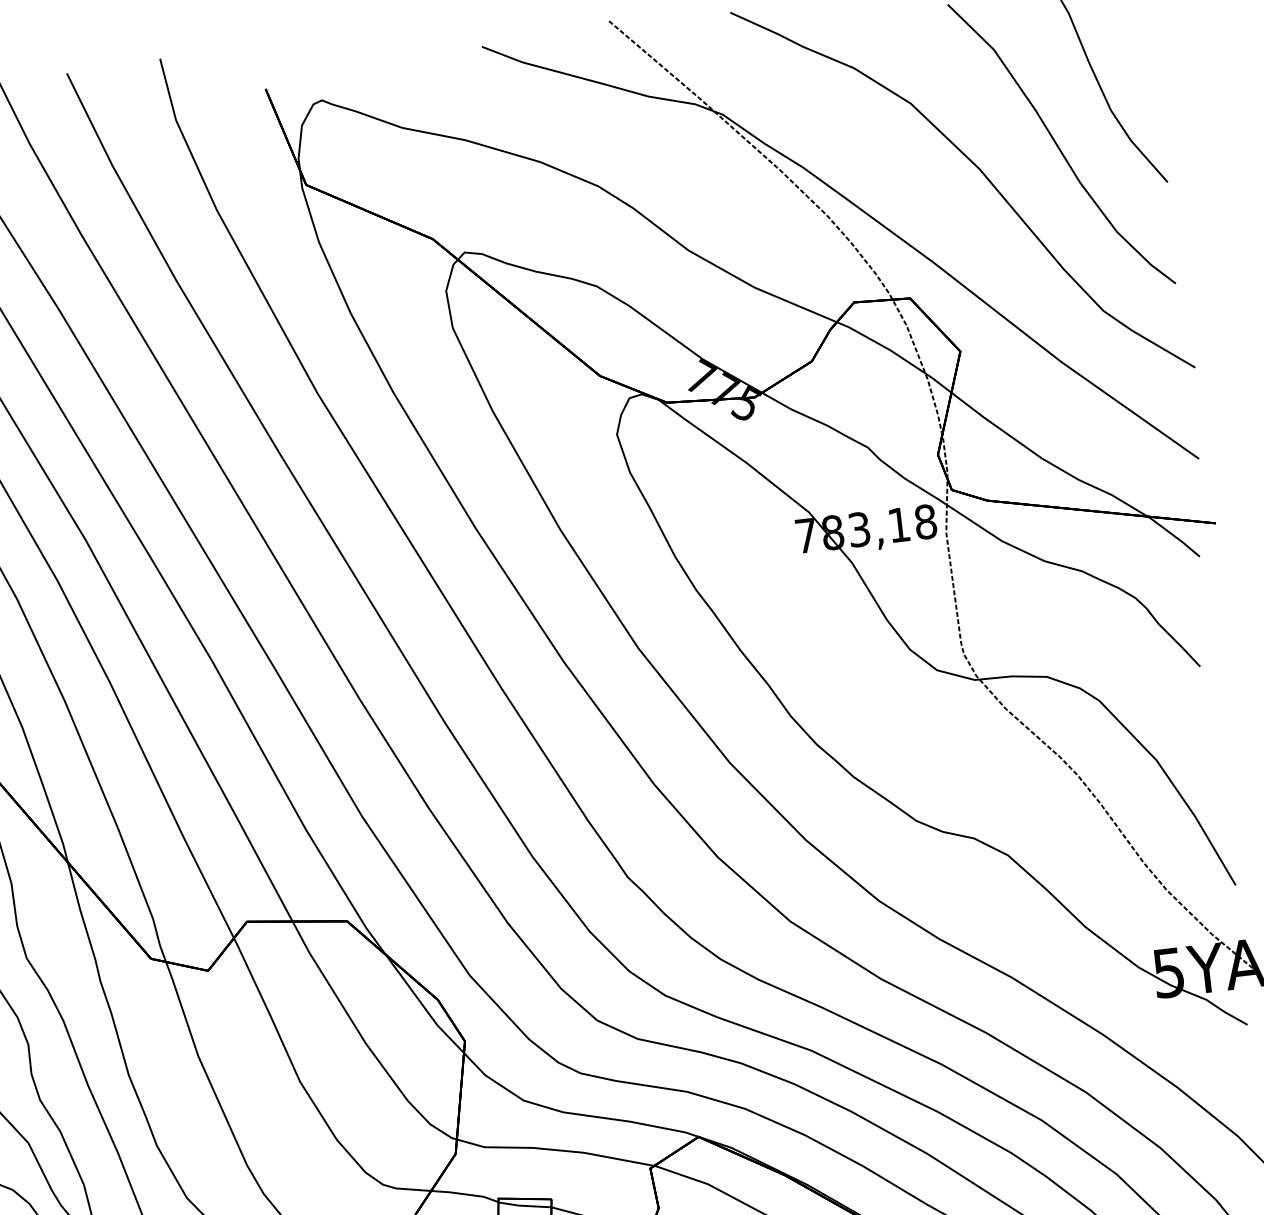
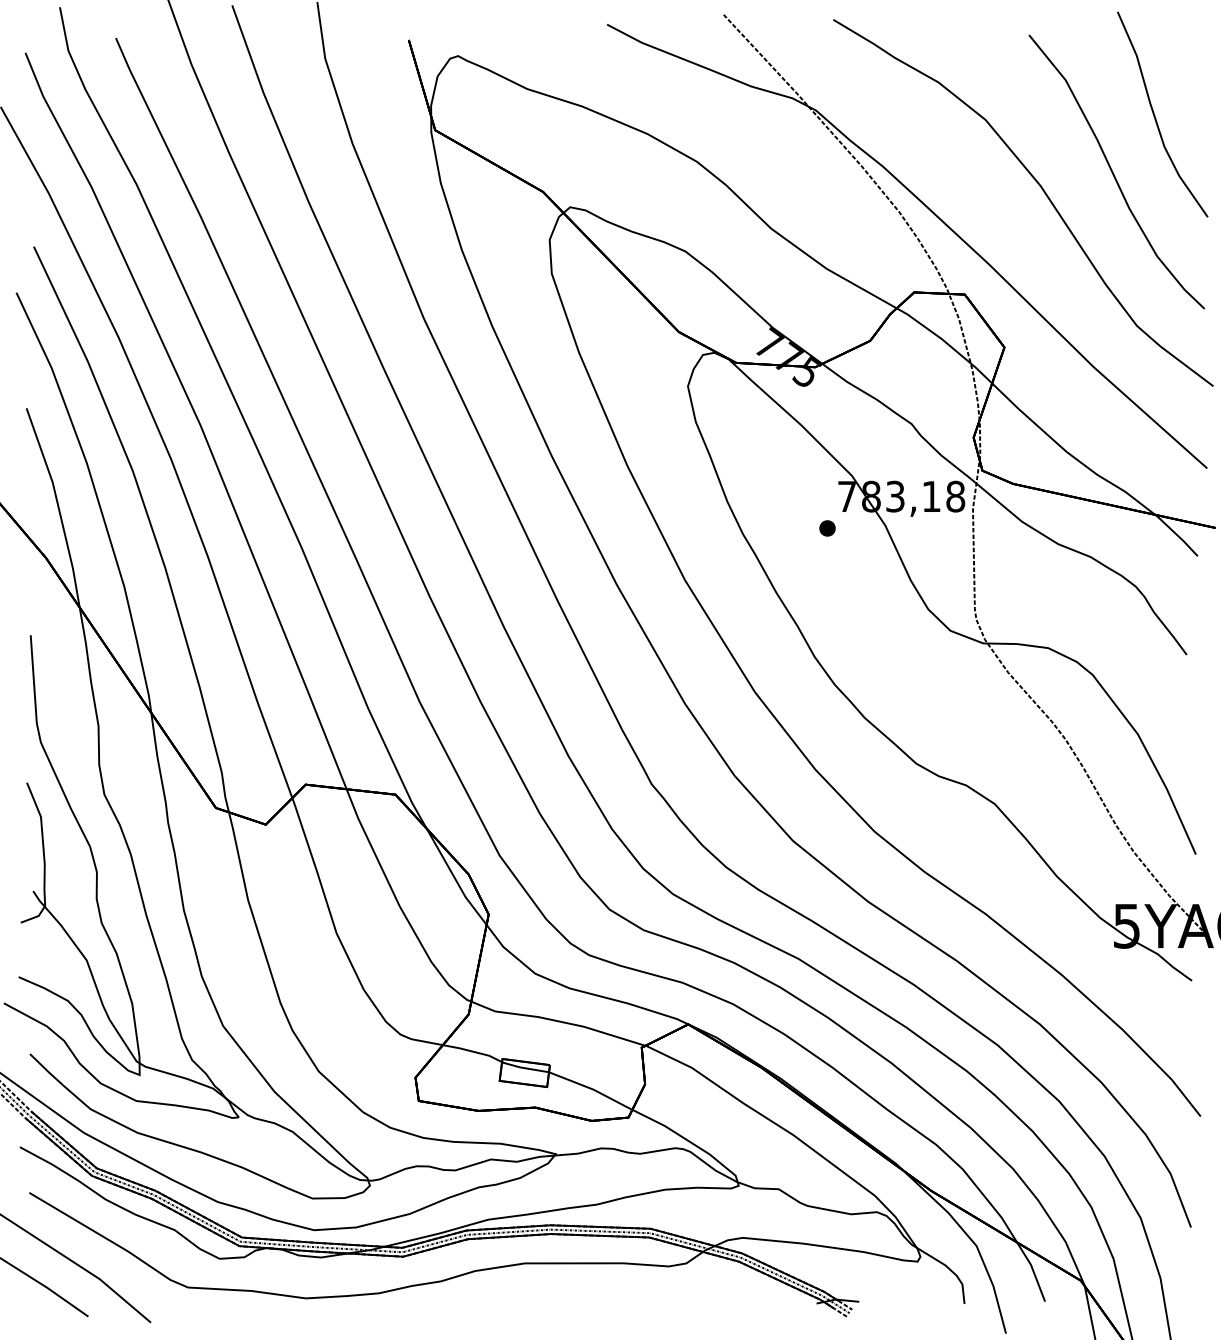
part: (788, 573) -> (827, 528), added

